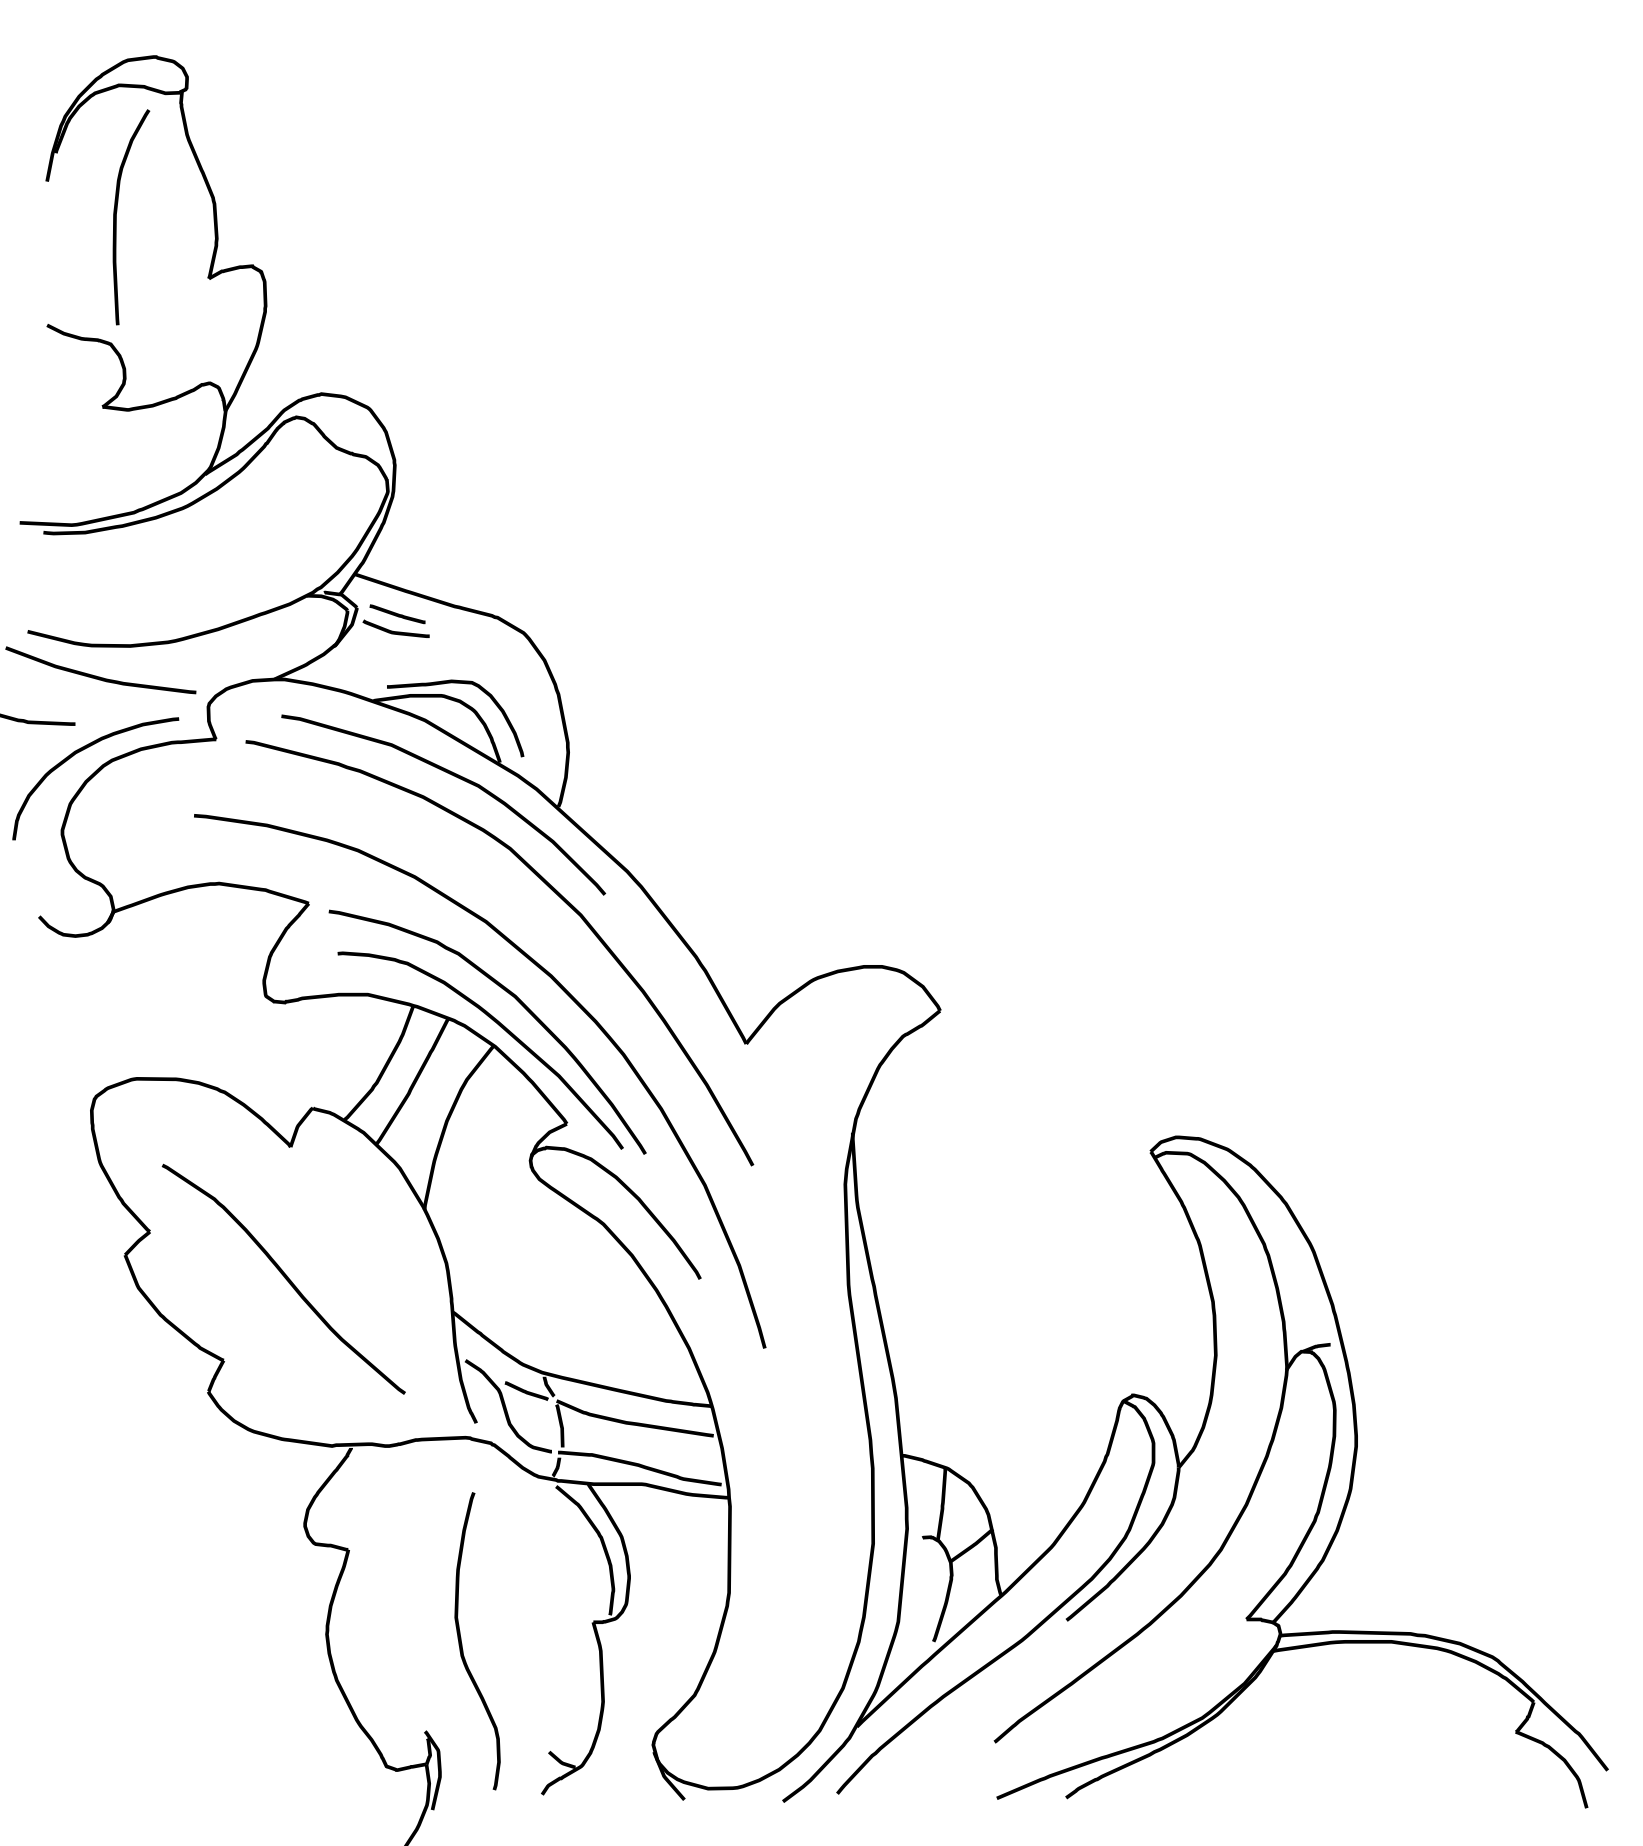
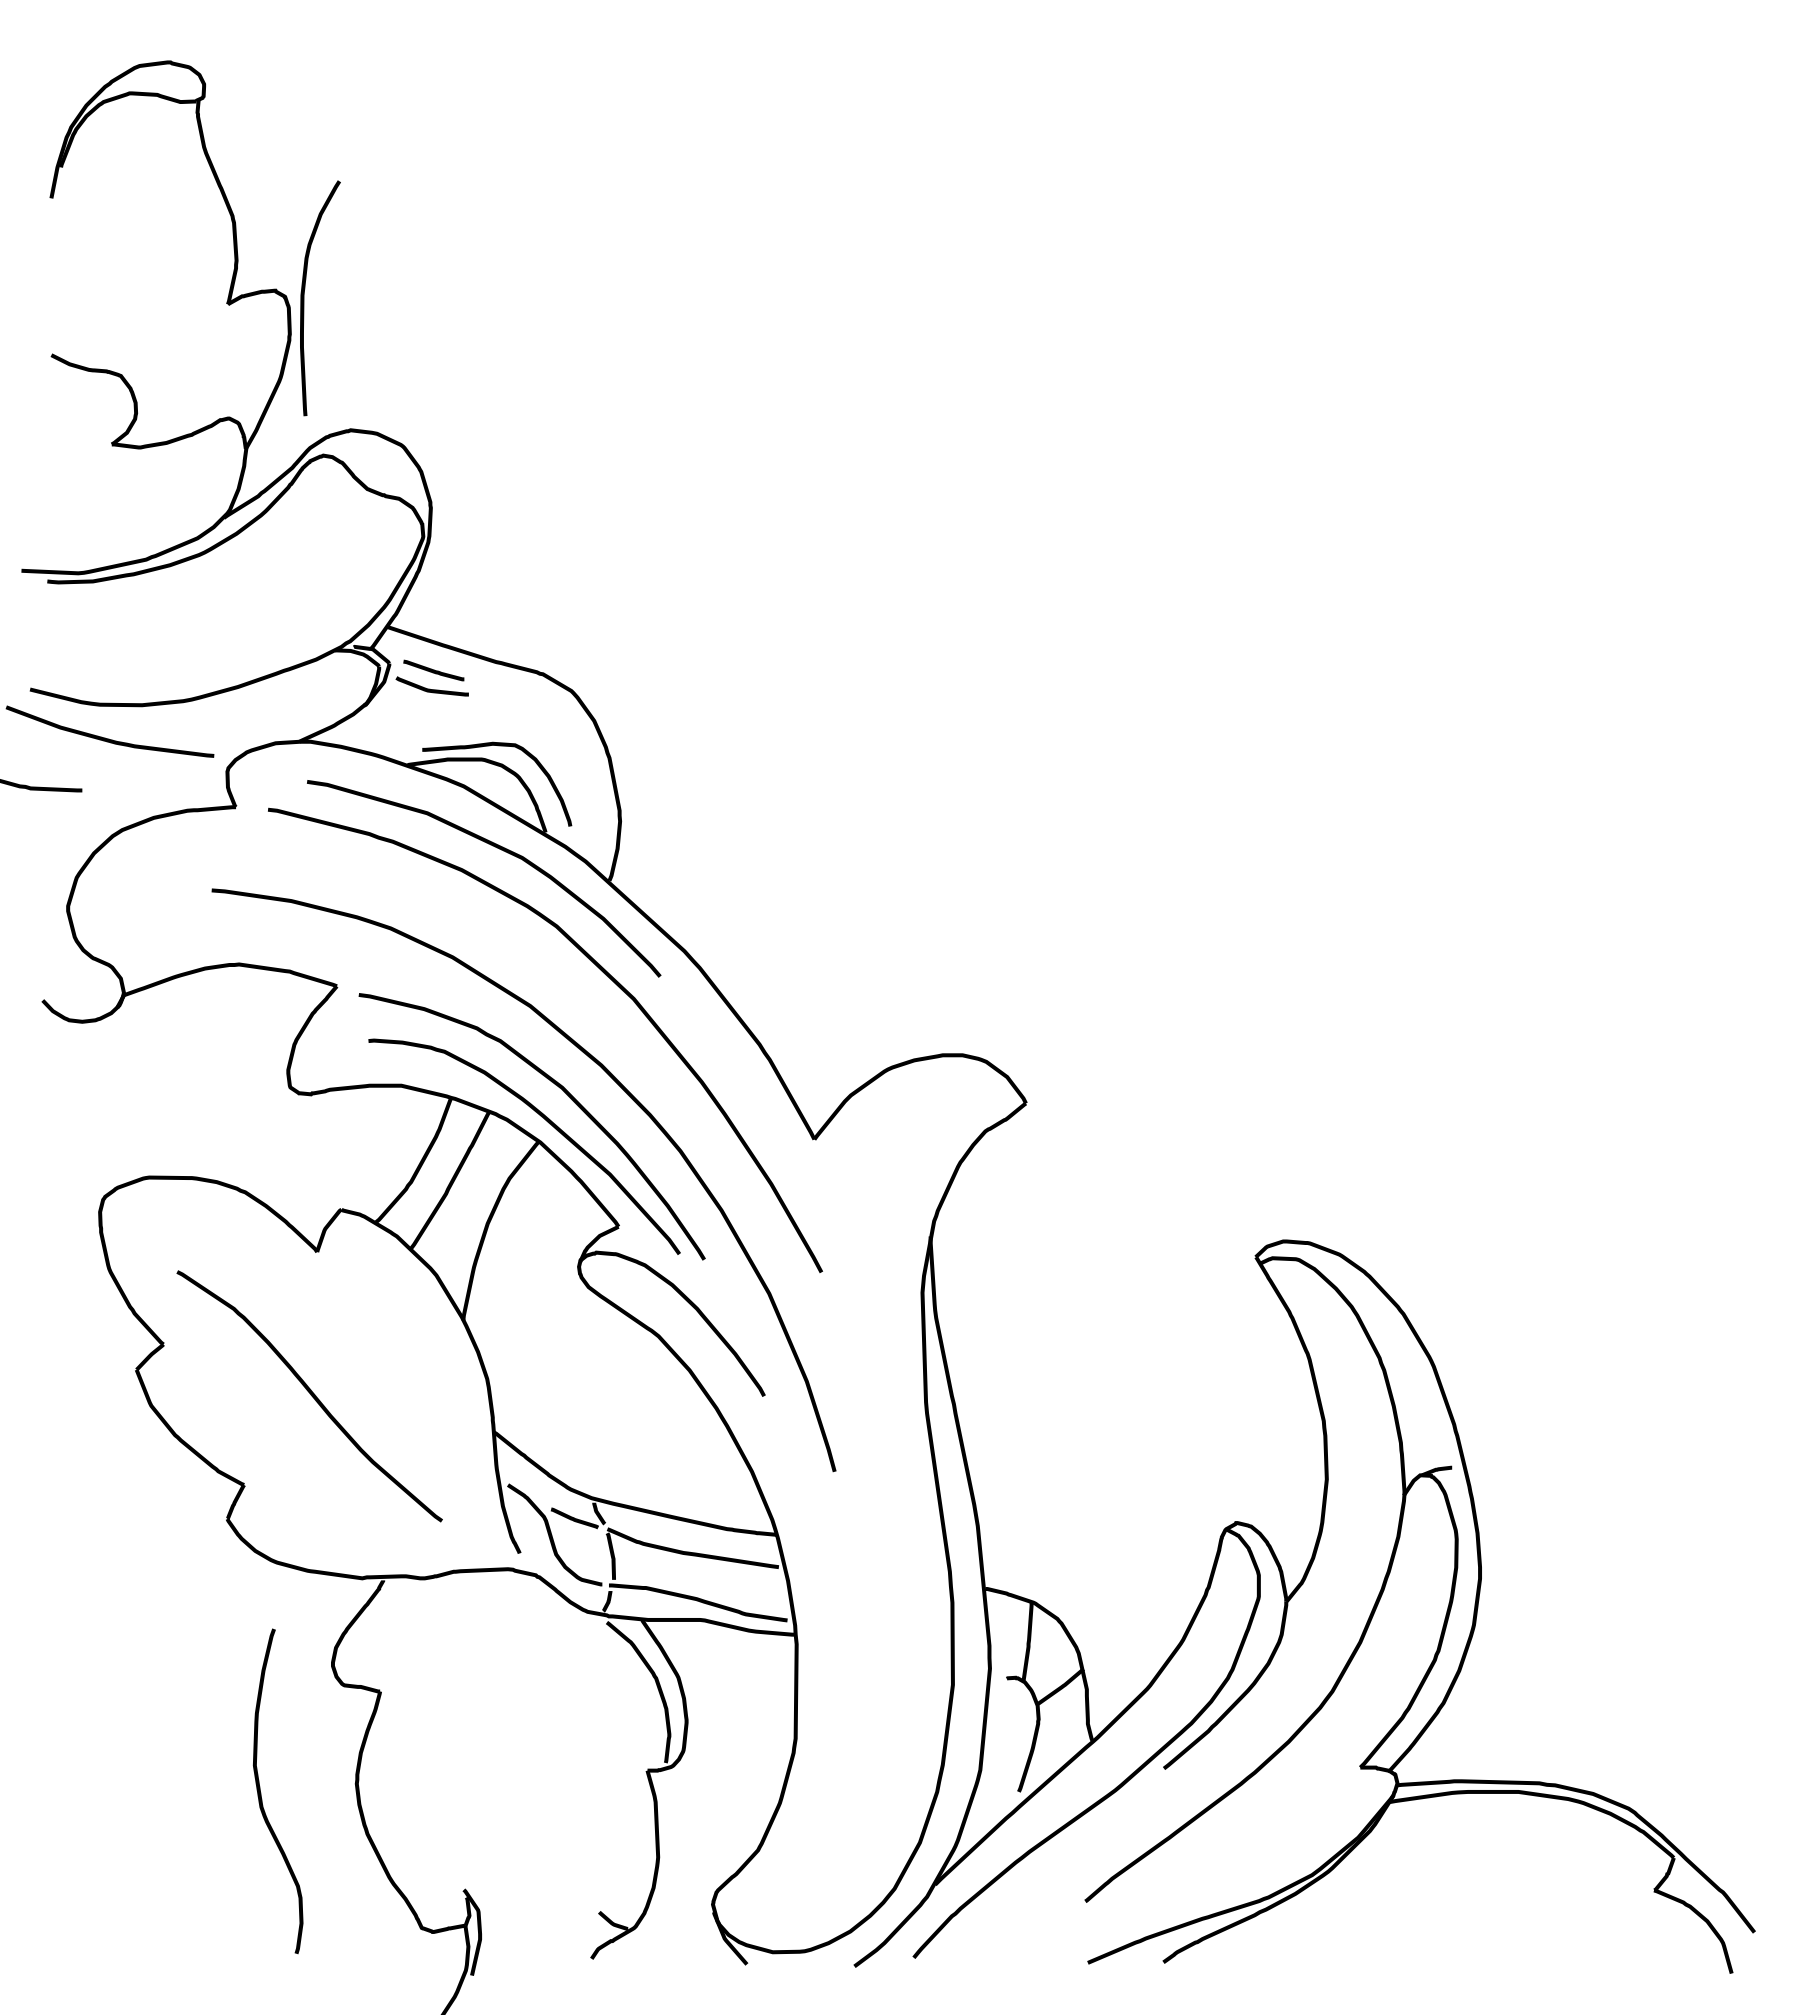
curve: (116, 217) -> (304, 298), moved
curve: (81, 751) -> (88, 820), removed
curve: (462, 1642) -> (261, 1792), moved

